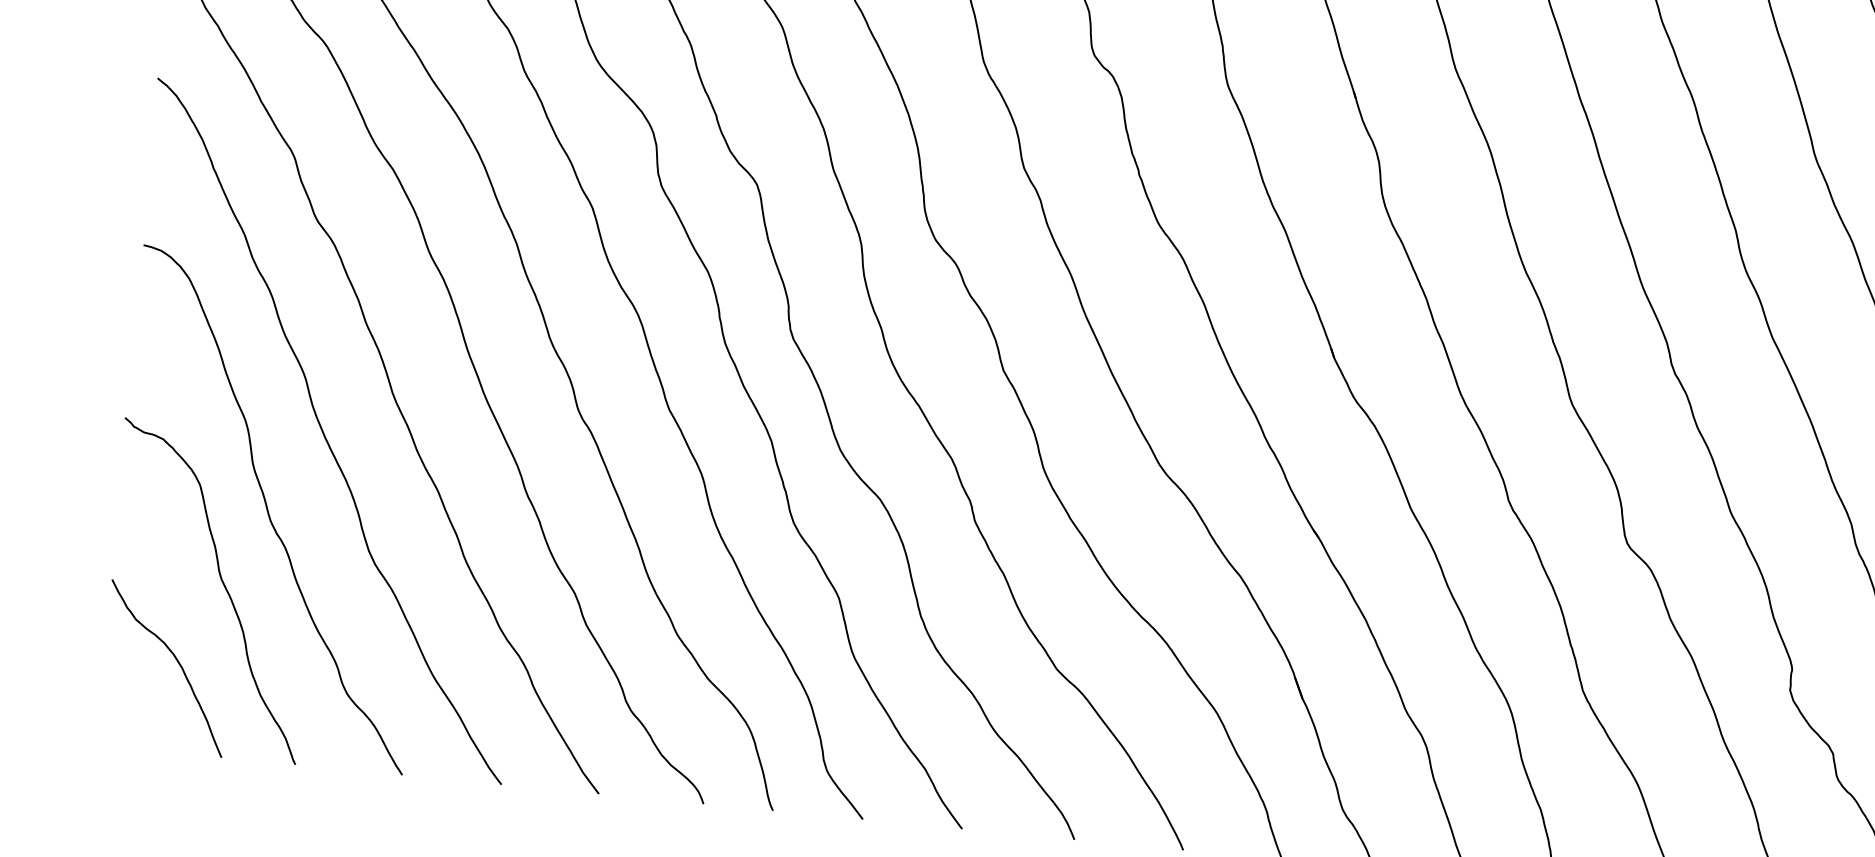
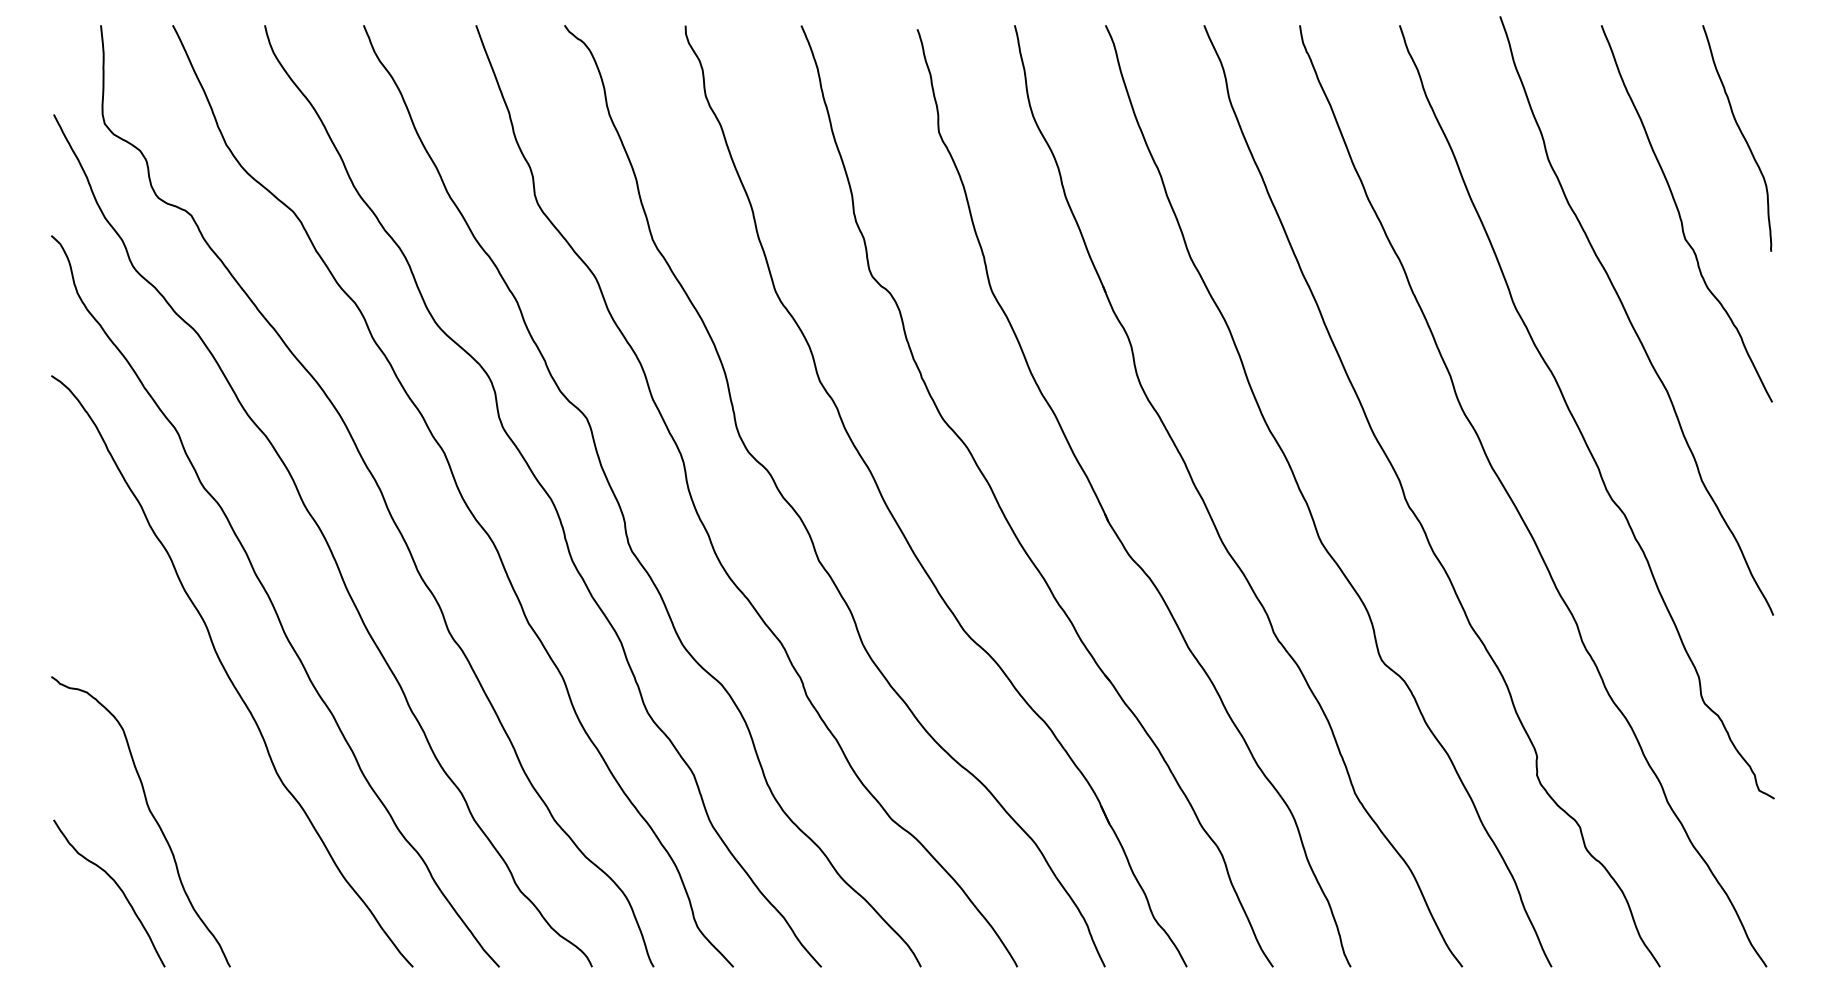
curve: (268, 509) -> (185, 745), removed

